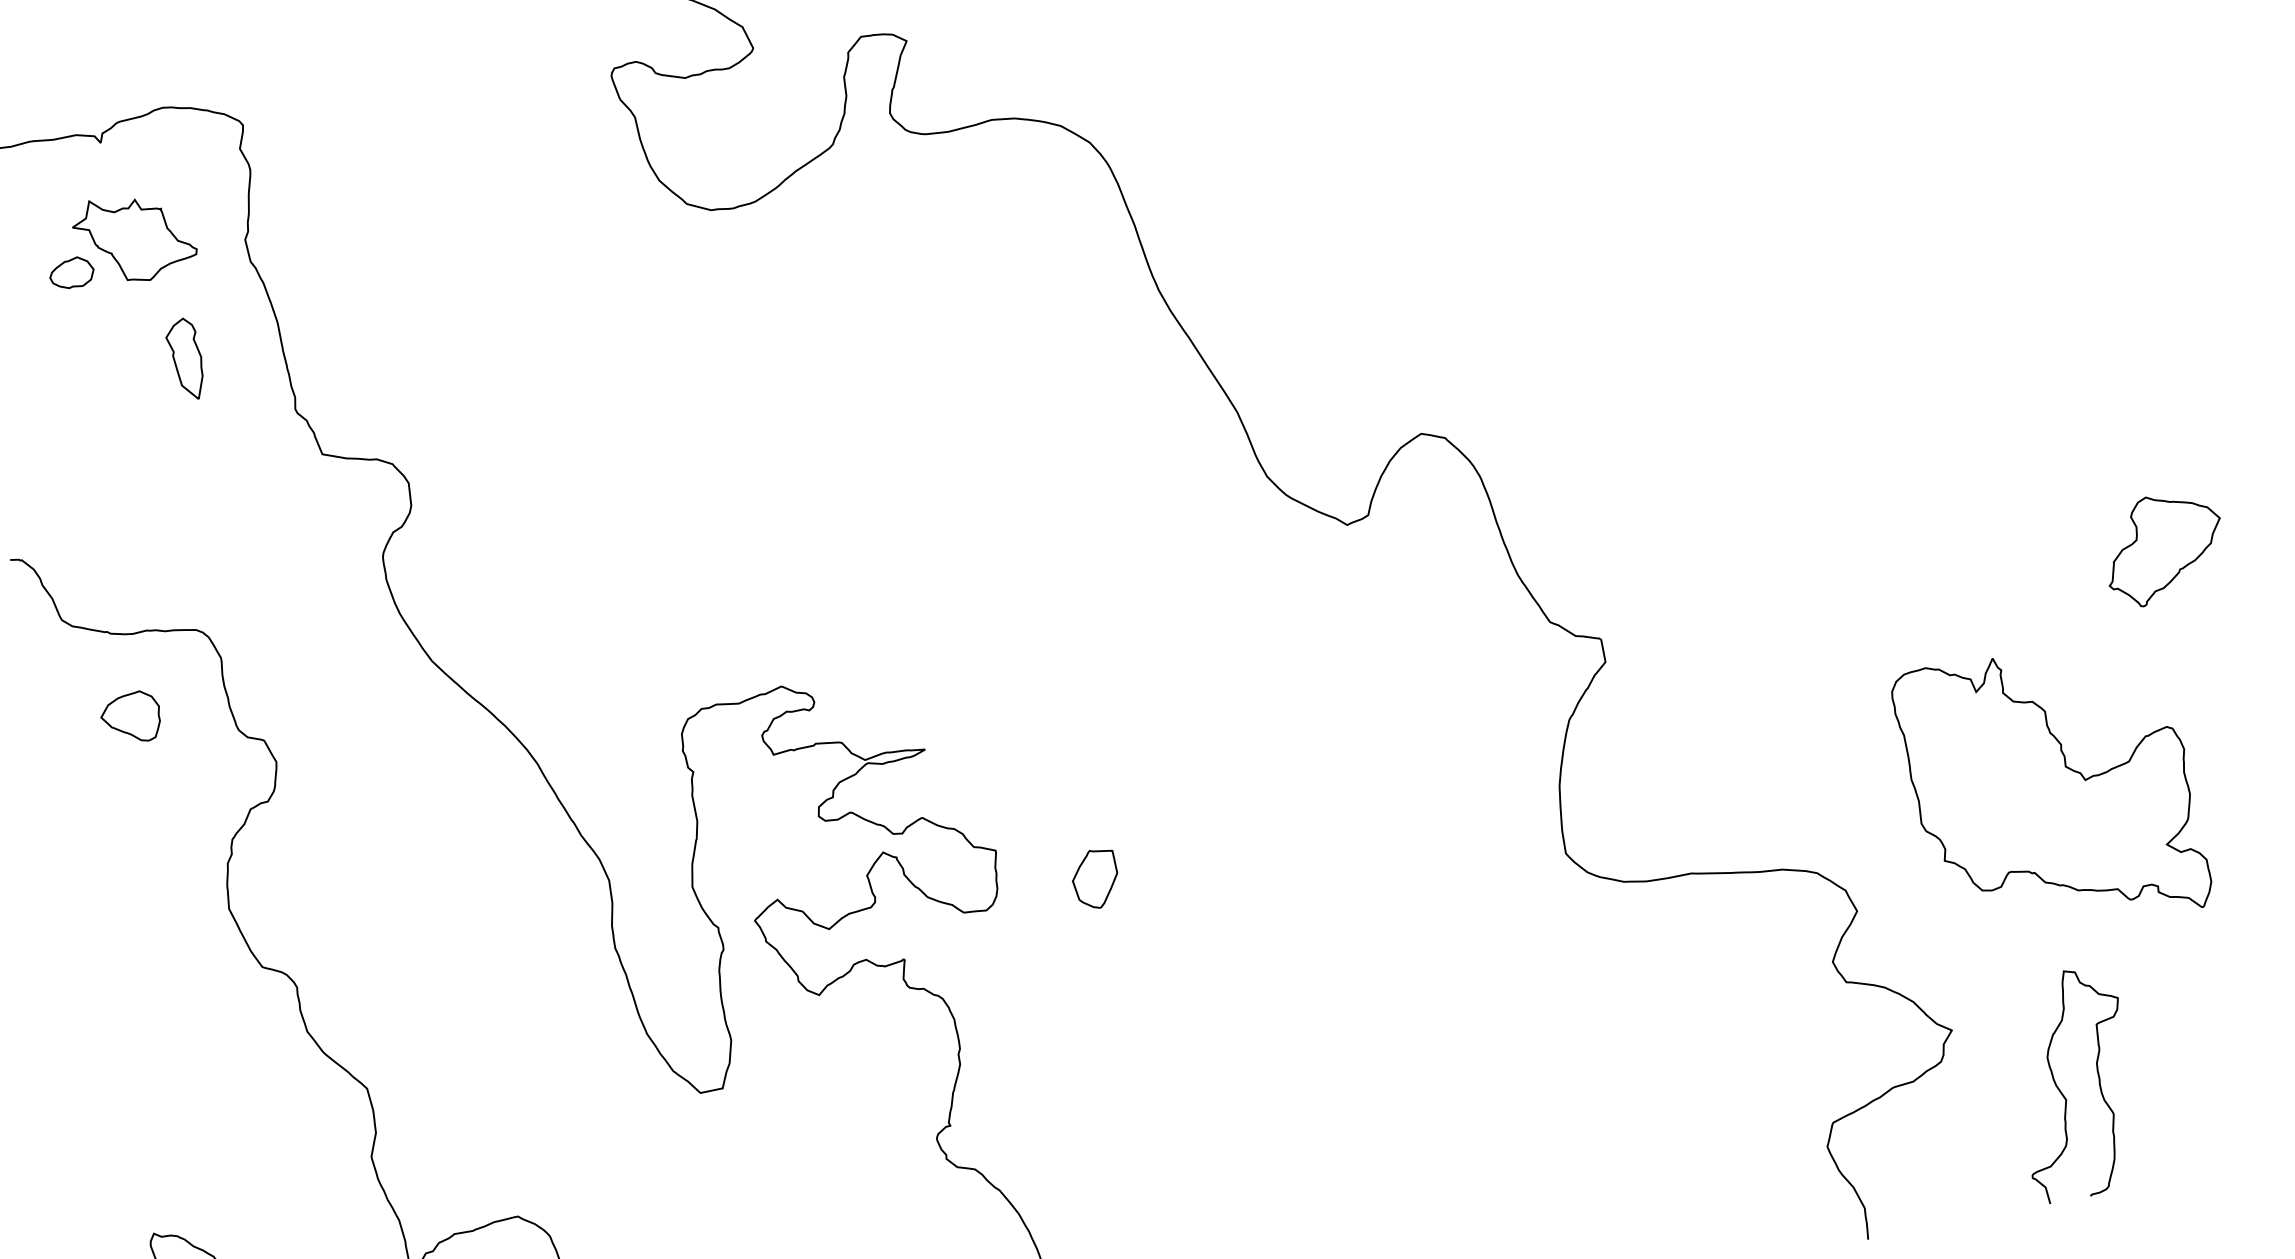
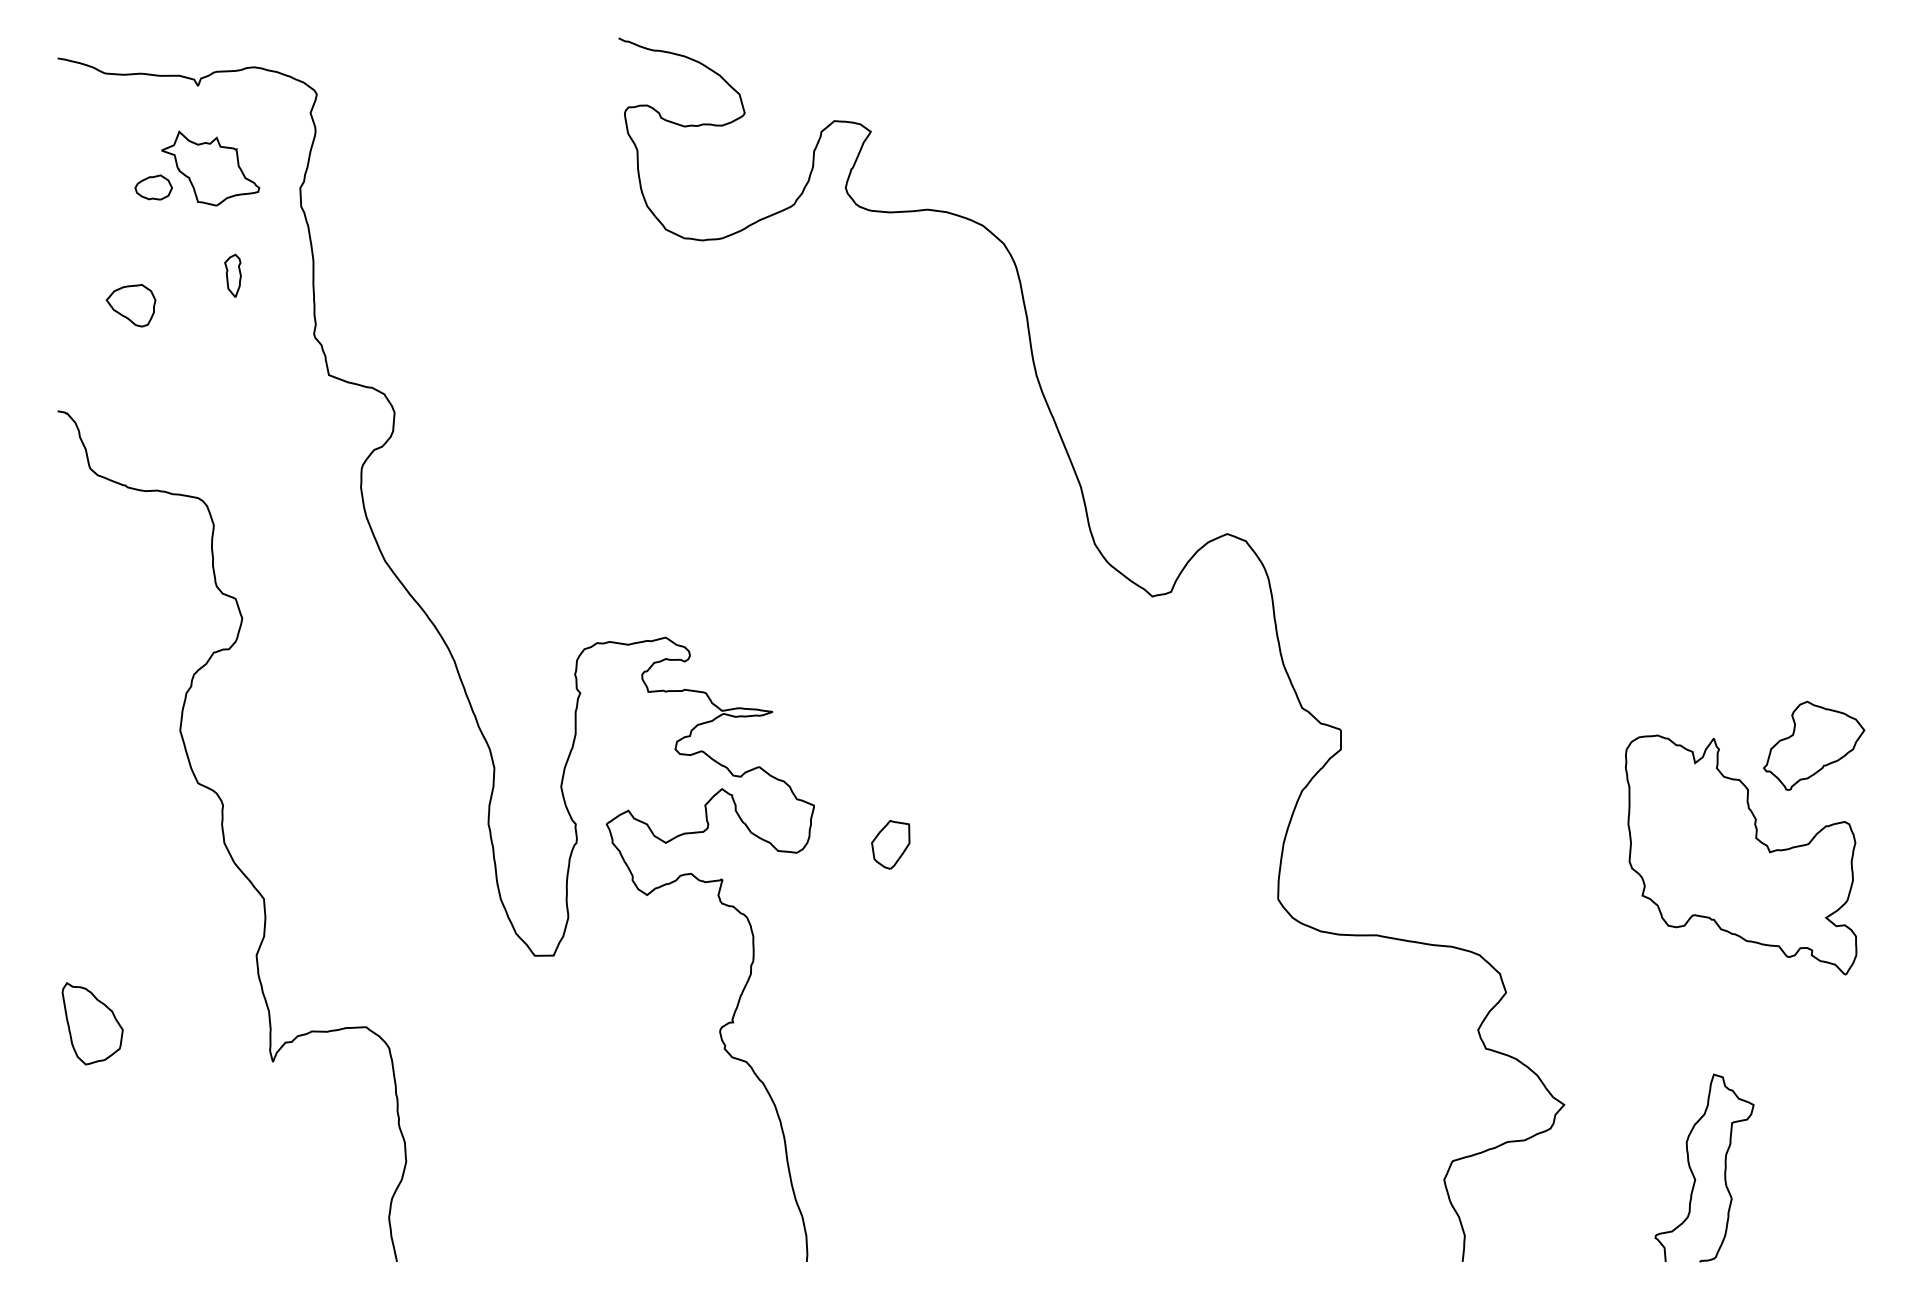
part: (185, 358) -> (232, 275), size x0.62
part: (130, 718) -> (130, 305), moved
part: (2052, 789) -> (1741, 854), moved
curve: (2062, 1091) -> (1693, 1172), moved

